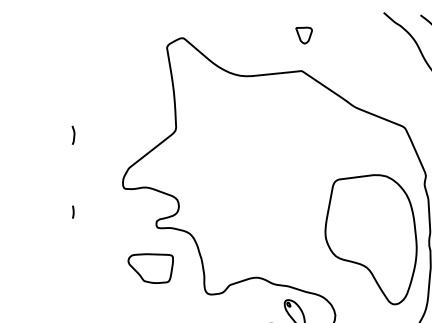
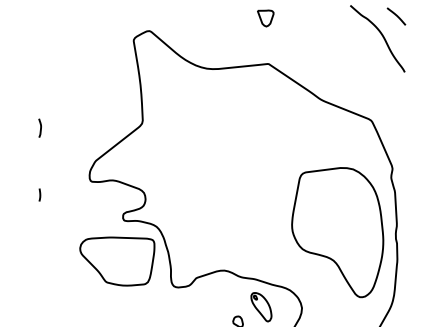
part: (303, 35) -> (265, 18), moved
curve: (72, 211) -> (39, 194), moved
part: (150, 268) -> (117, 261), size x1.67

